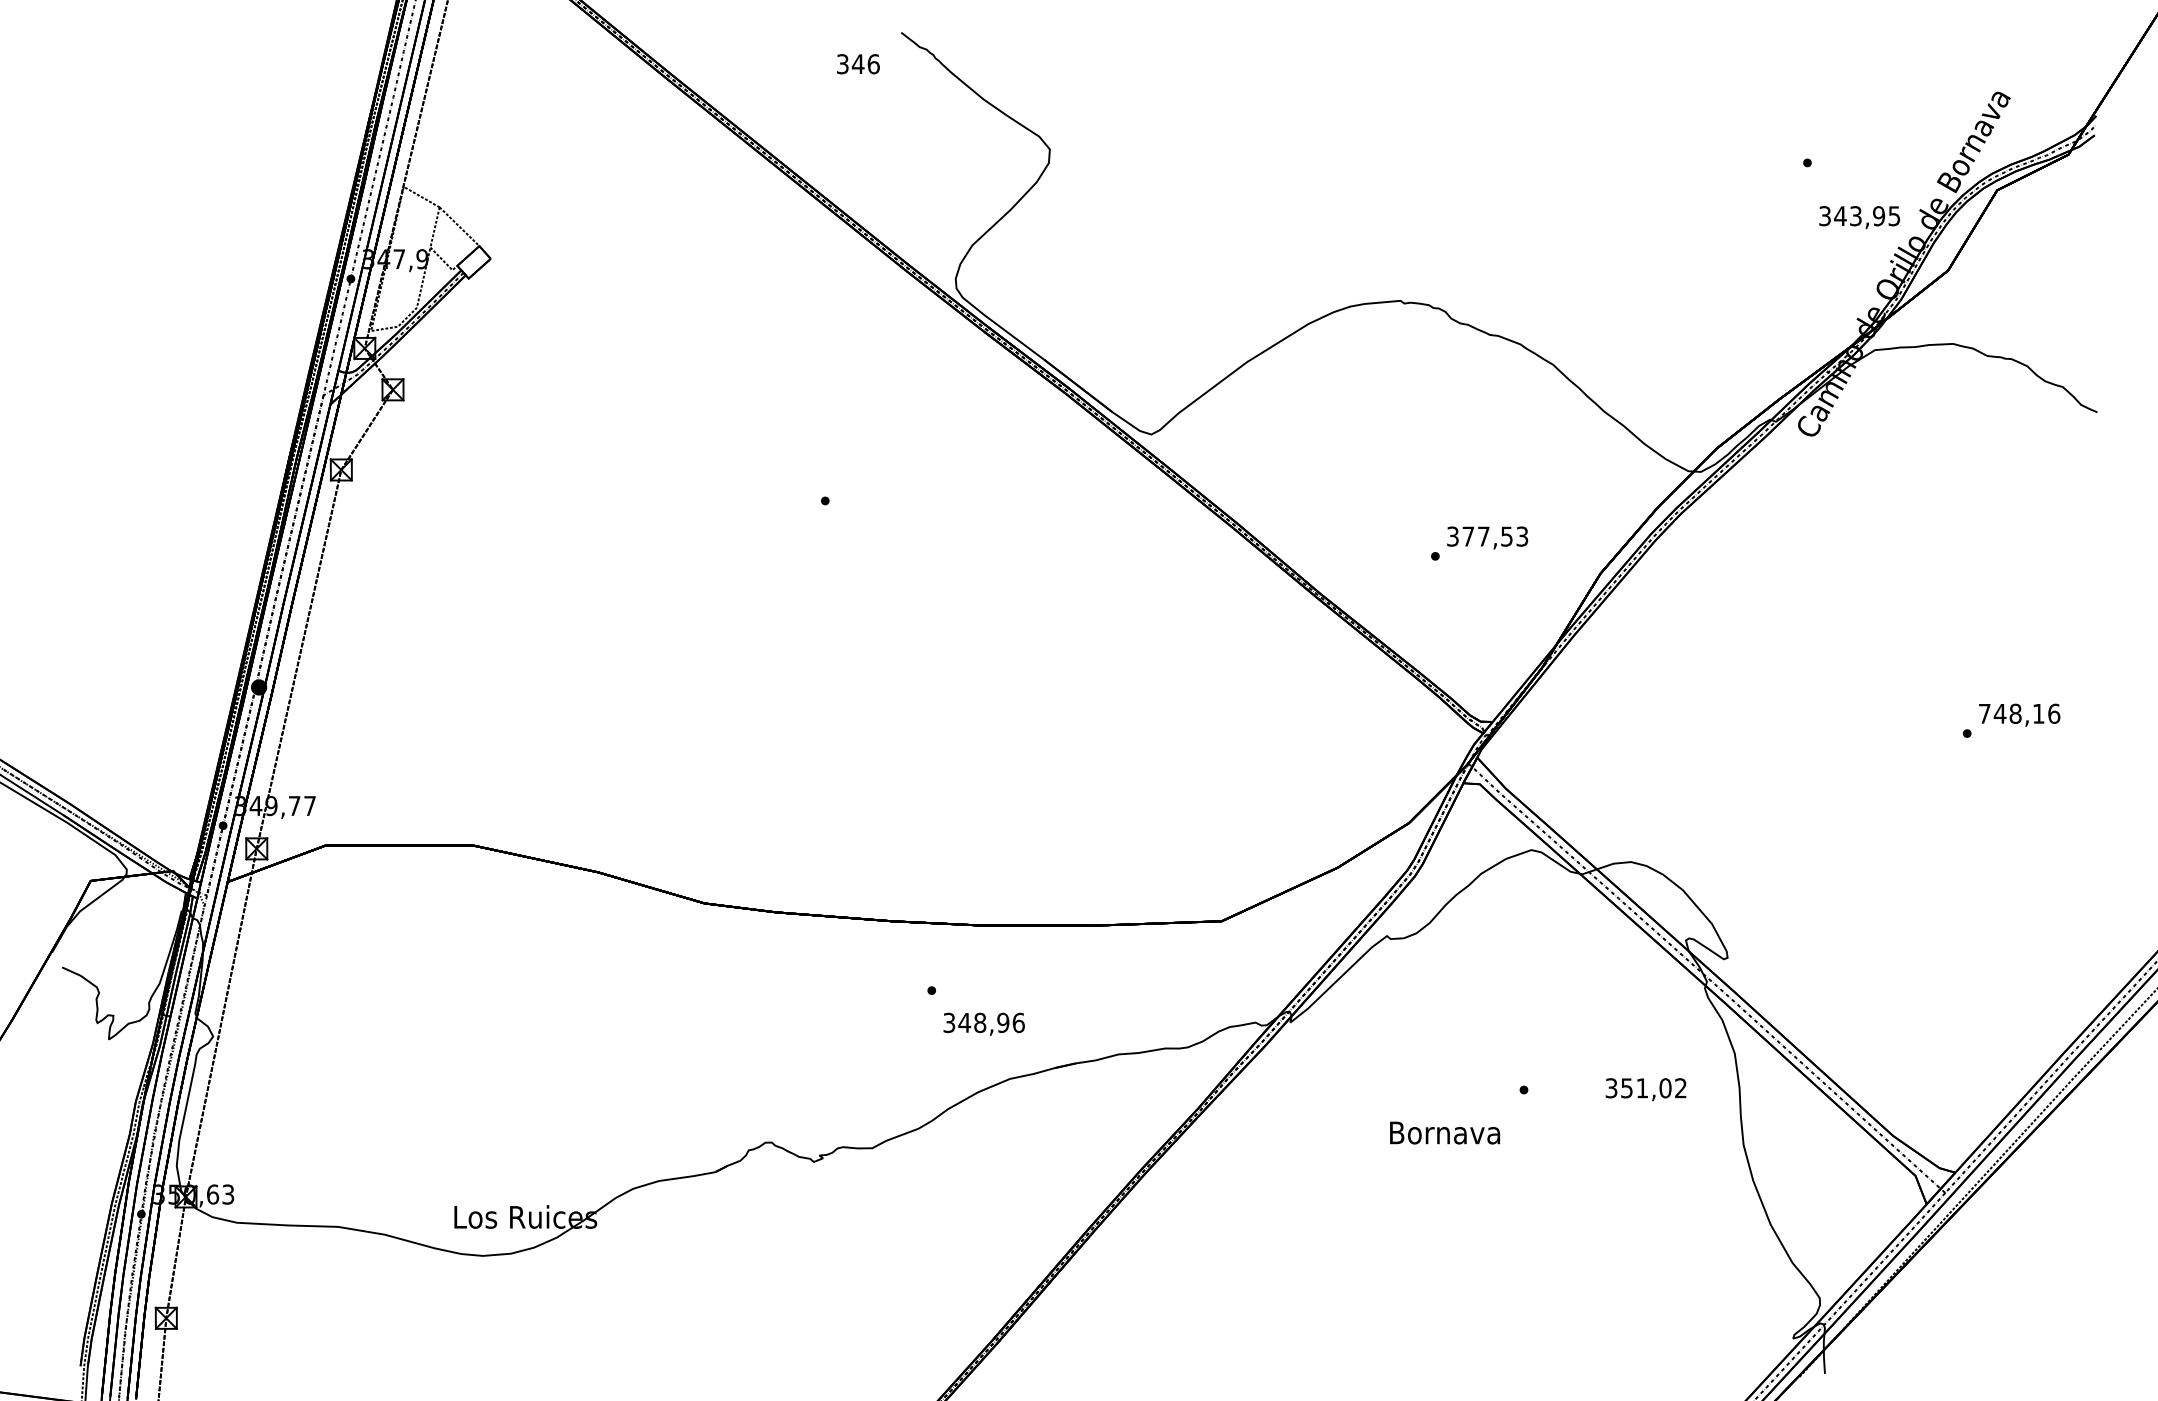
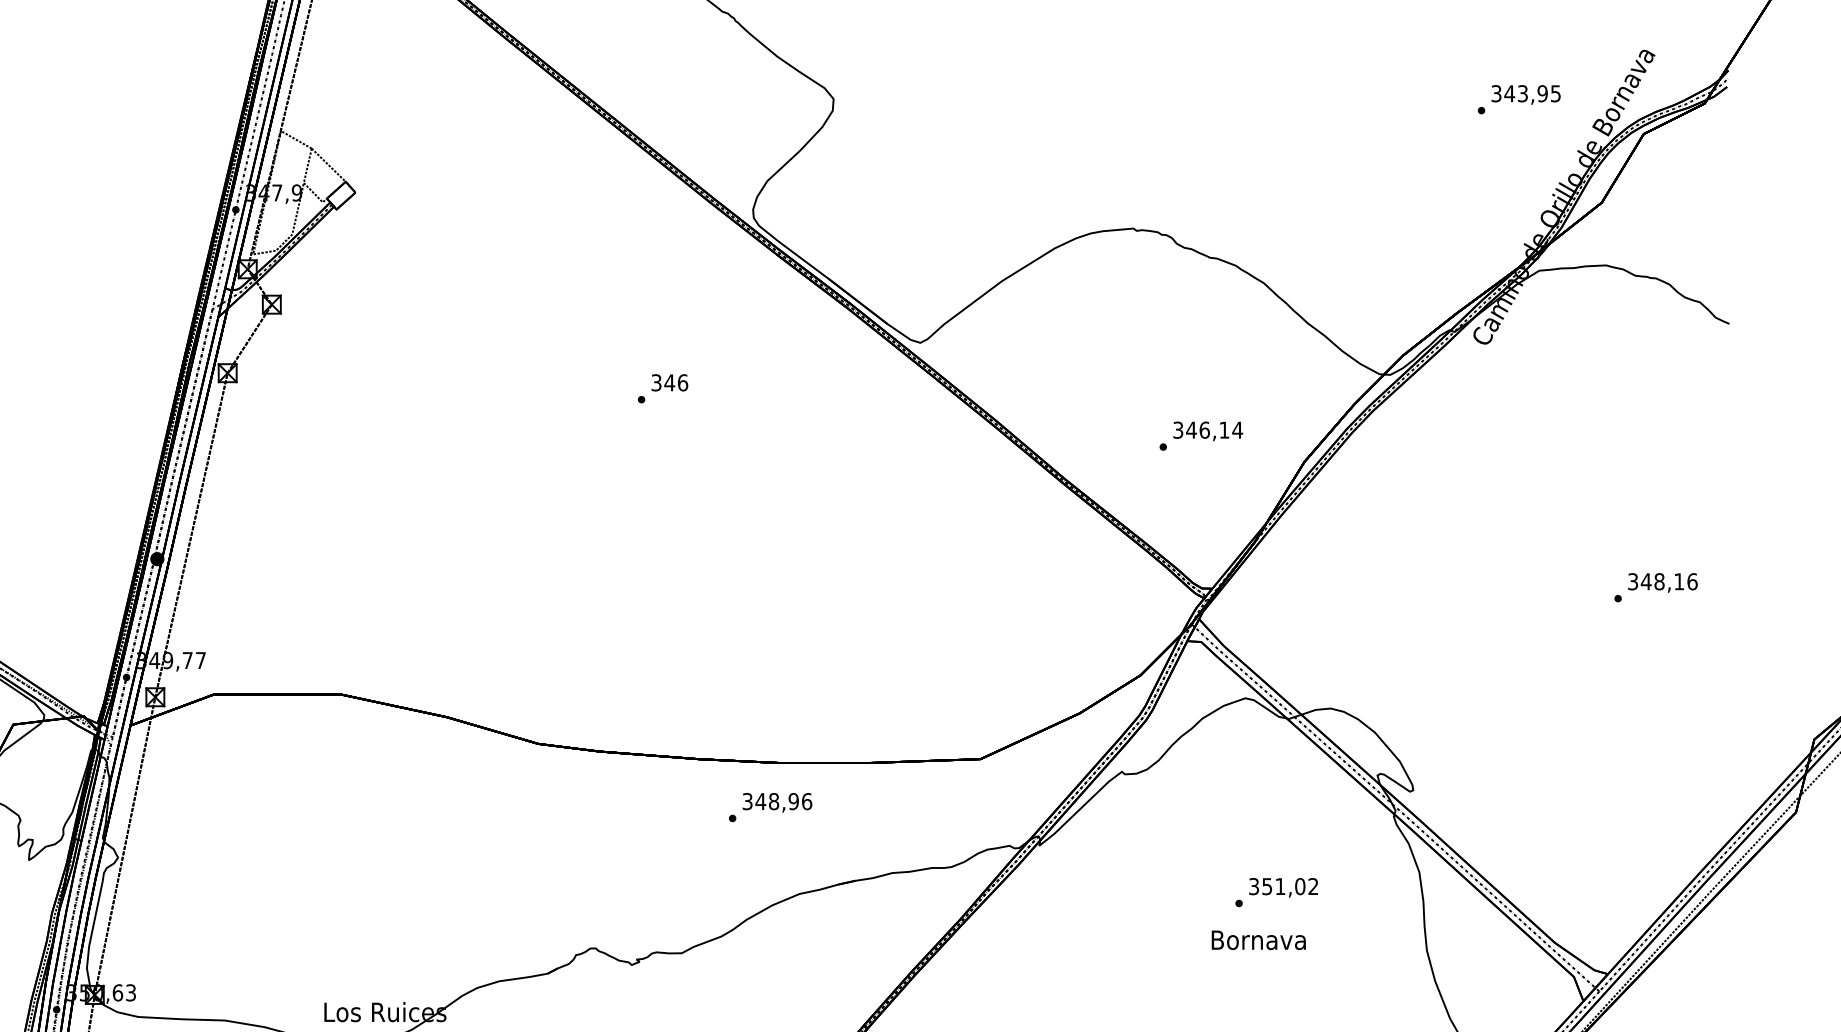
text: (858, 64) -> (669, 383), moved
text: (1859, 217) -> (1526, 94), moved
text: (1495, 536) -> (1214, 430), 377,53 -> 346,14
text: (1984, 713) -> (1632, 581), 748,16 -> 348,16
text: (983, 1023) -> (776, 802), moved
text: (1645, 1089) -> (1283, 887), moved
text: (1445, 1132) -> (1259, 939), moved

